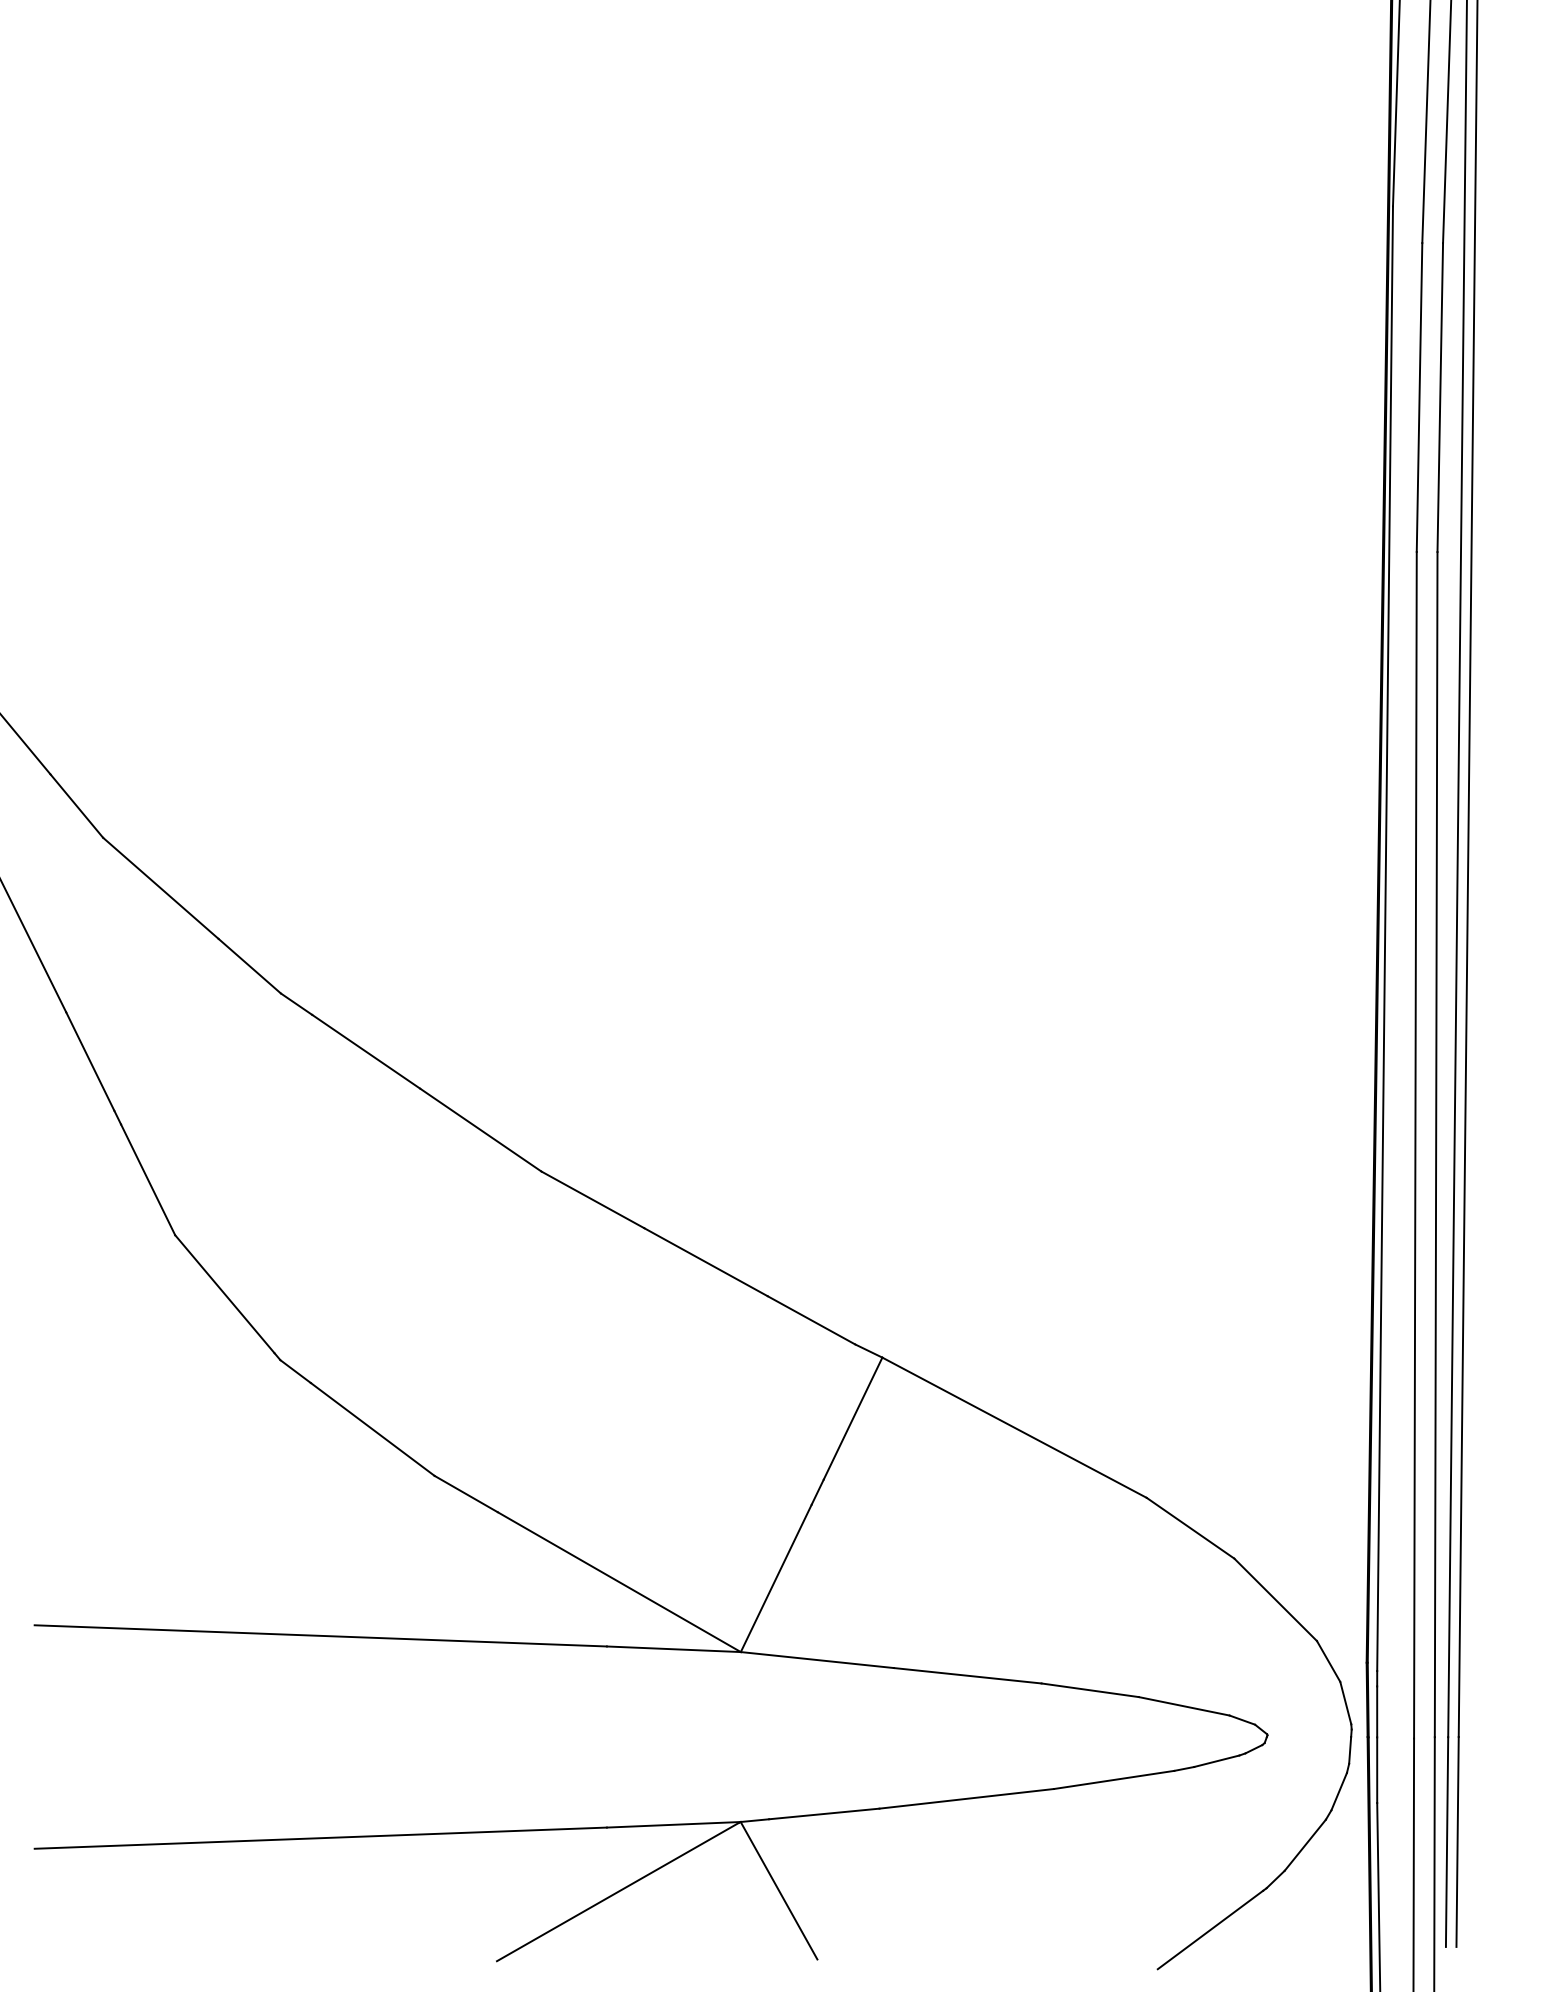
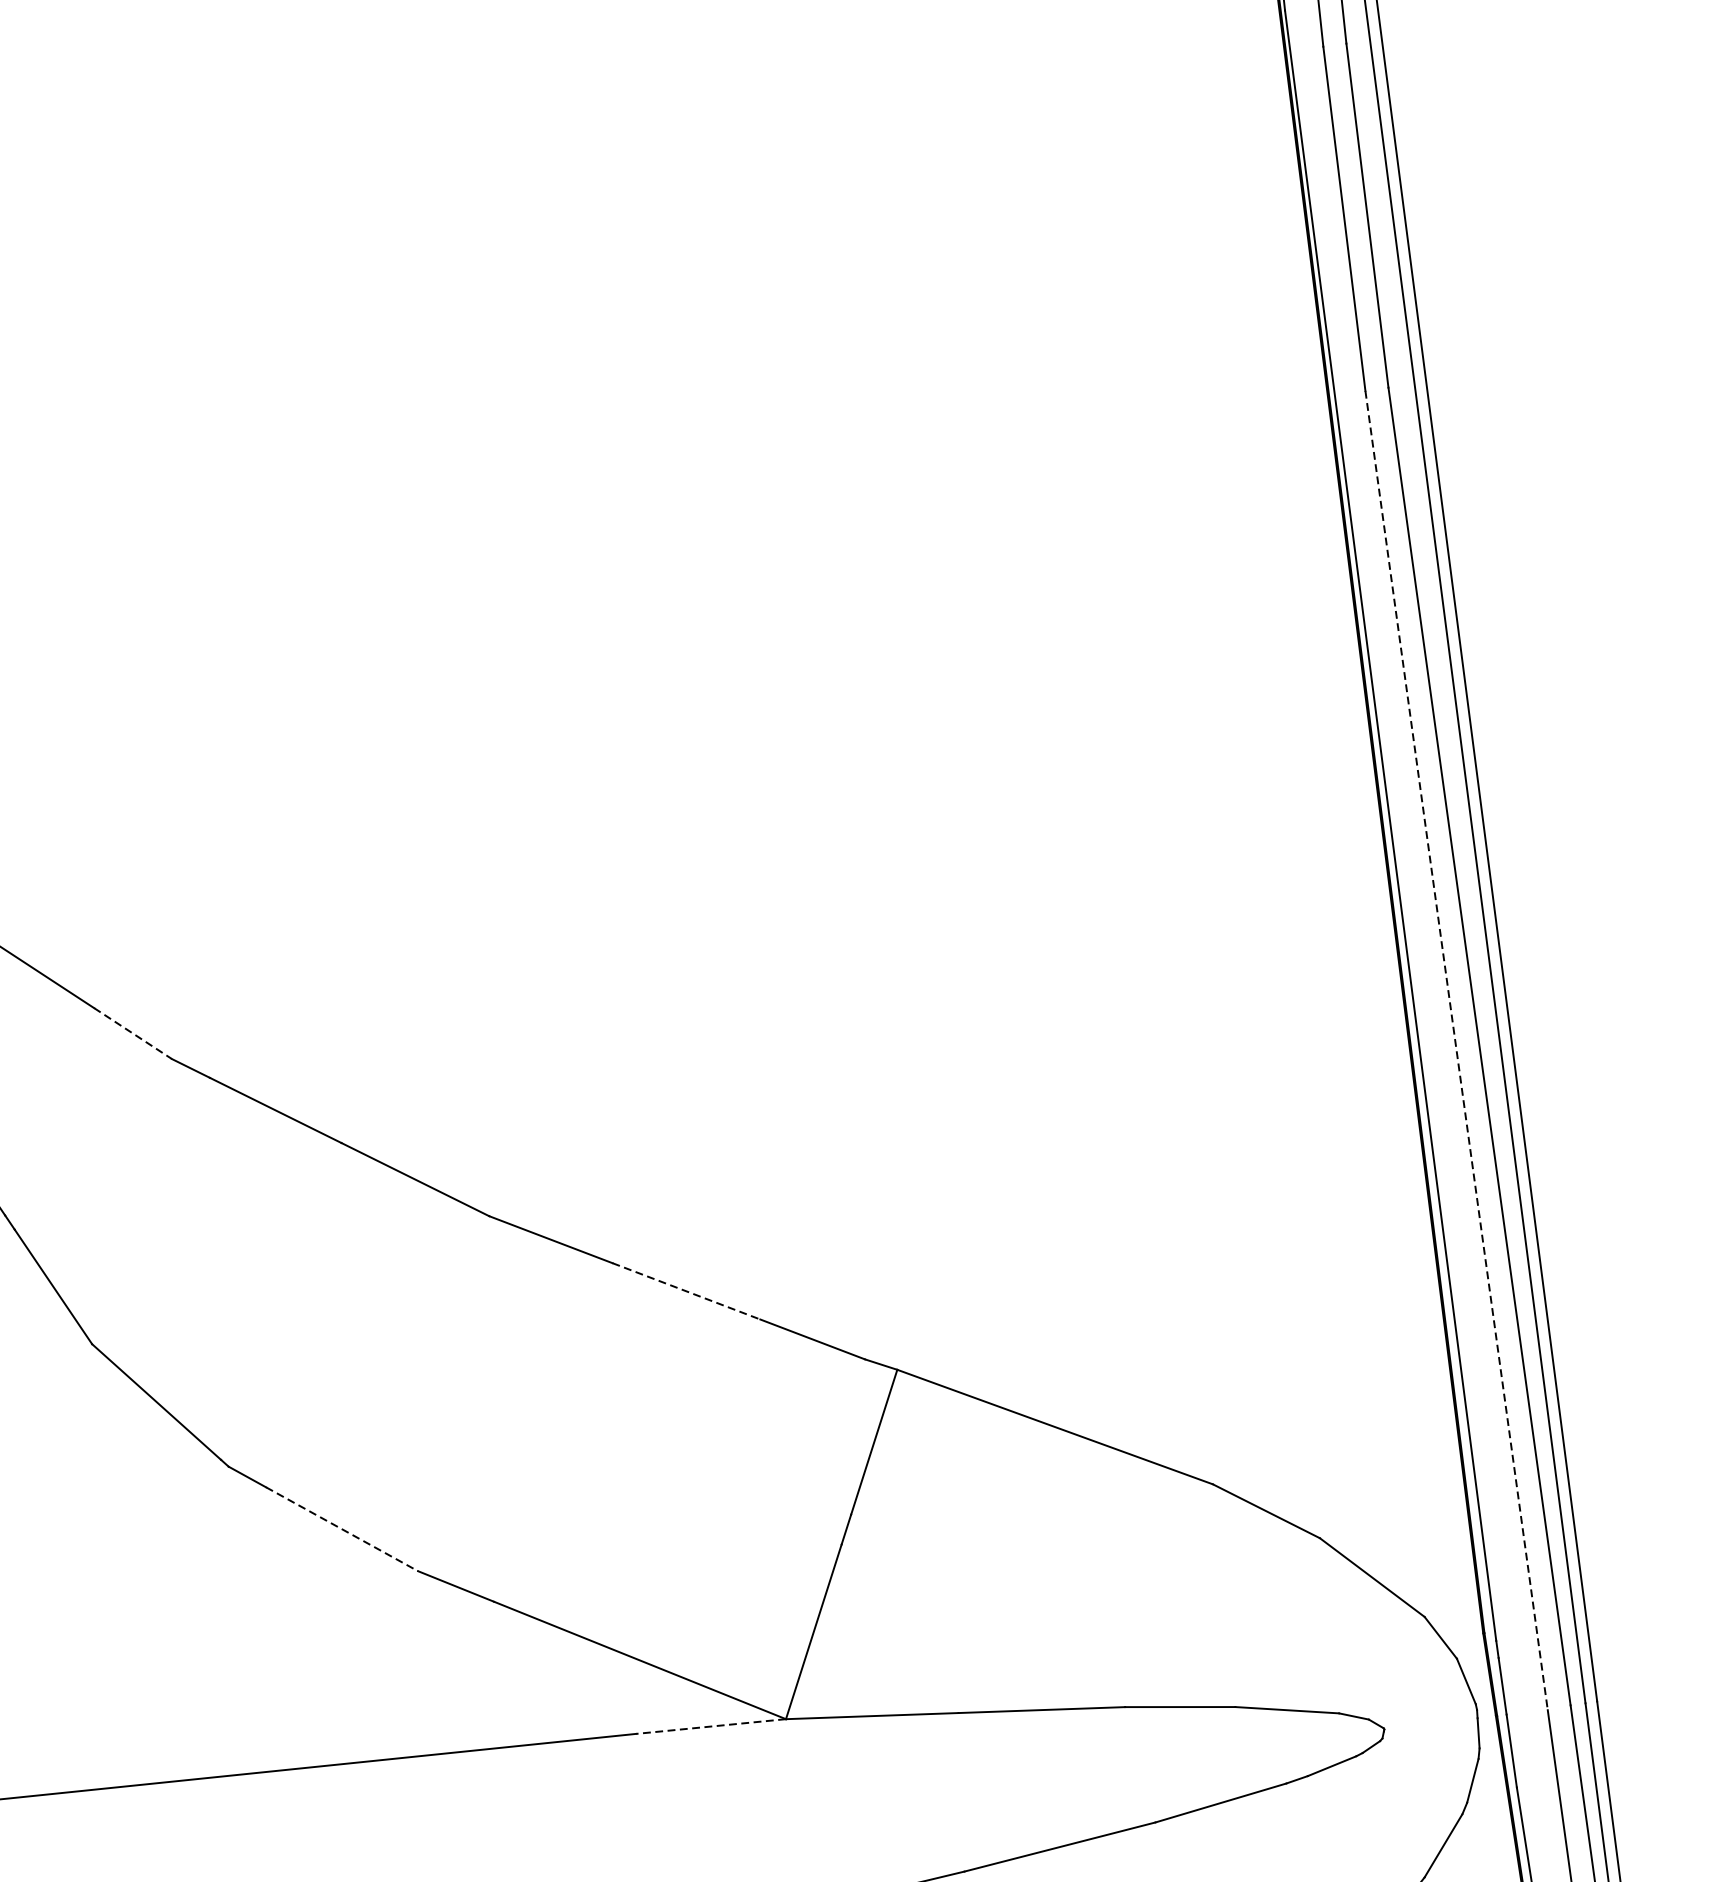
line: (250, 966) -> (133, 1033), solid -> dashed
line: (1415, 1145) -> (1456, 1050), solid -> dashed
line: (706, 1262) -> (686, 1291), solid -> dashed
line: (373, 1429) -> (342, 1529), solid -> dashed
line: (673, 1649) -> (710, 1726), solid -> dashed

